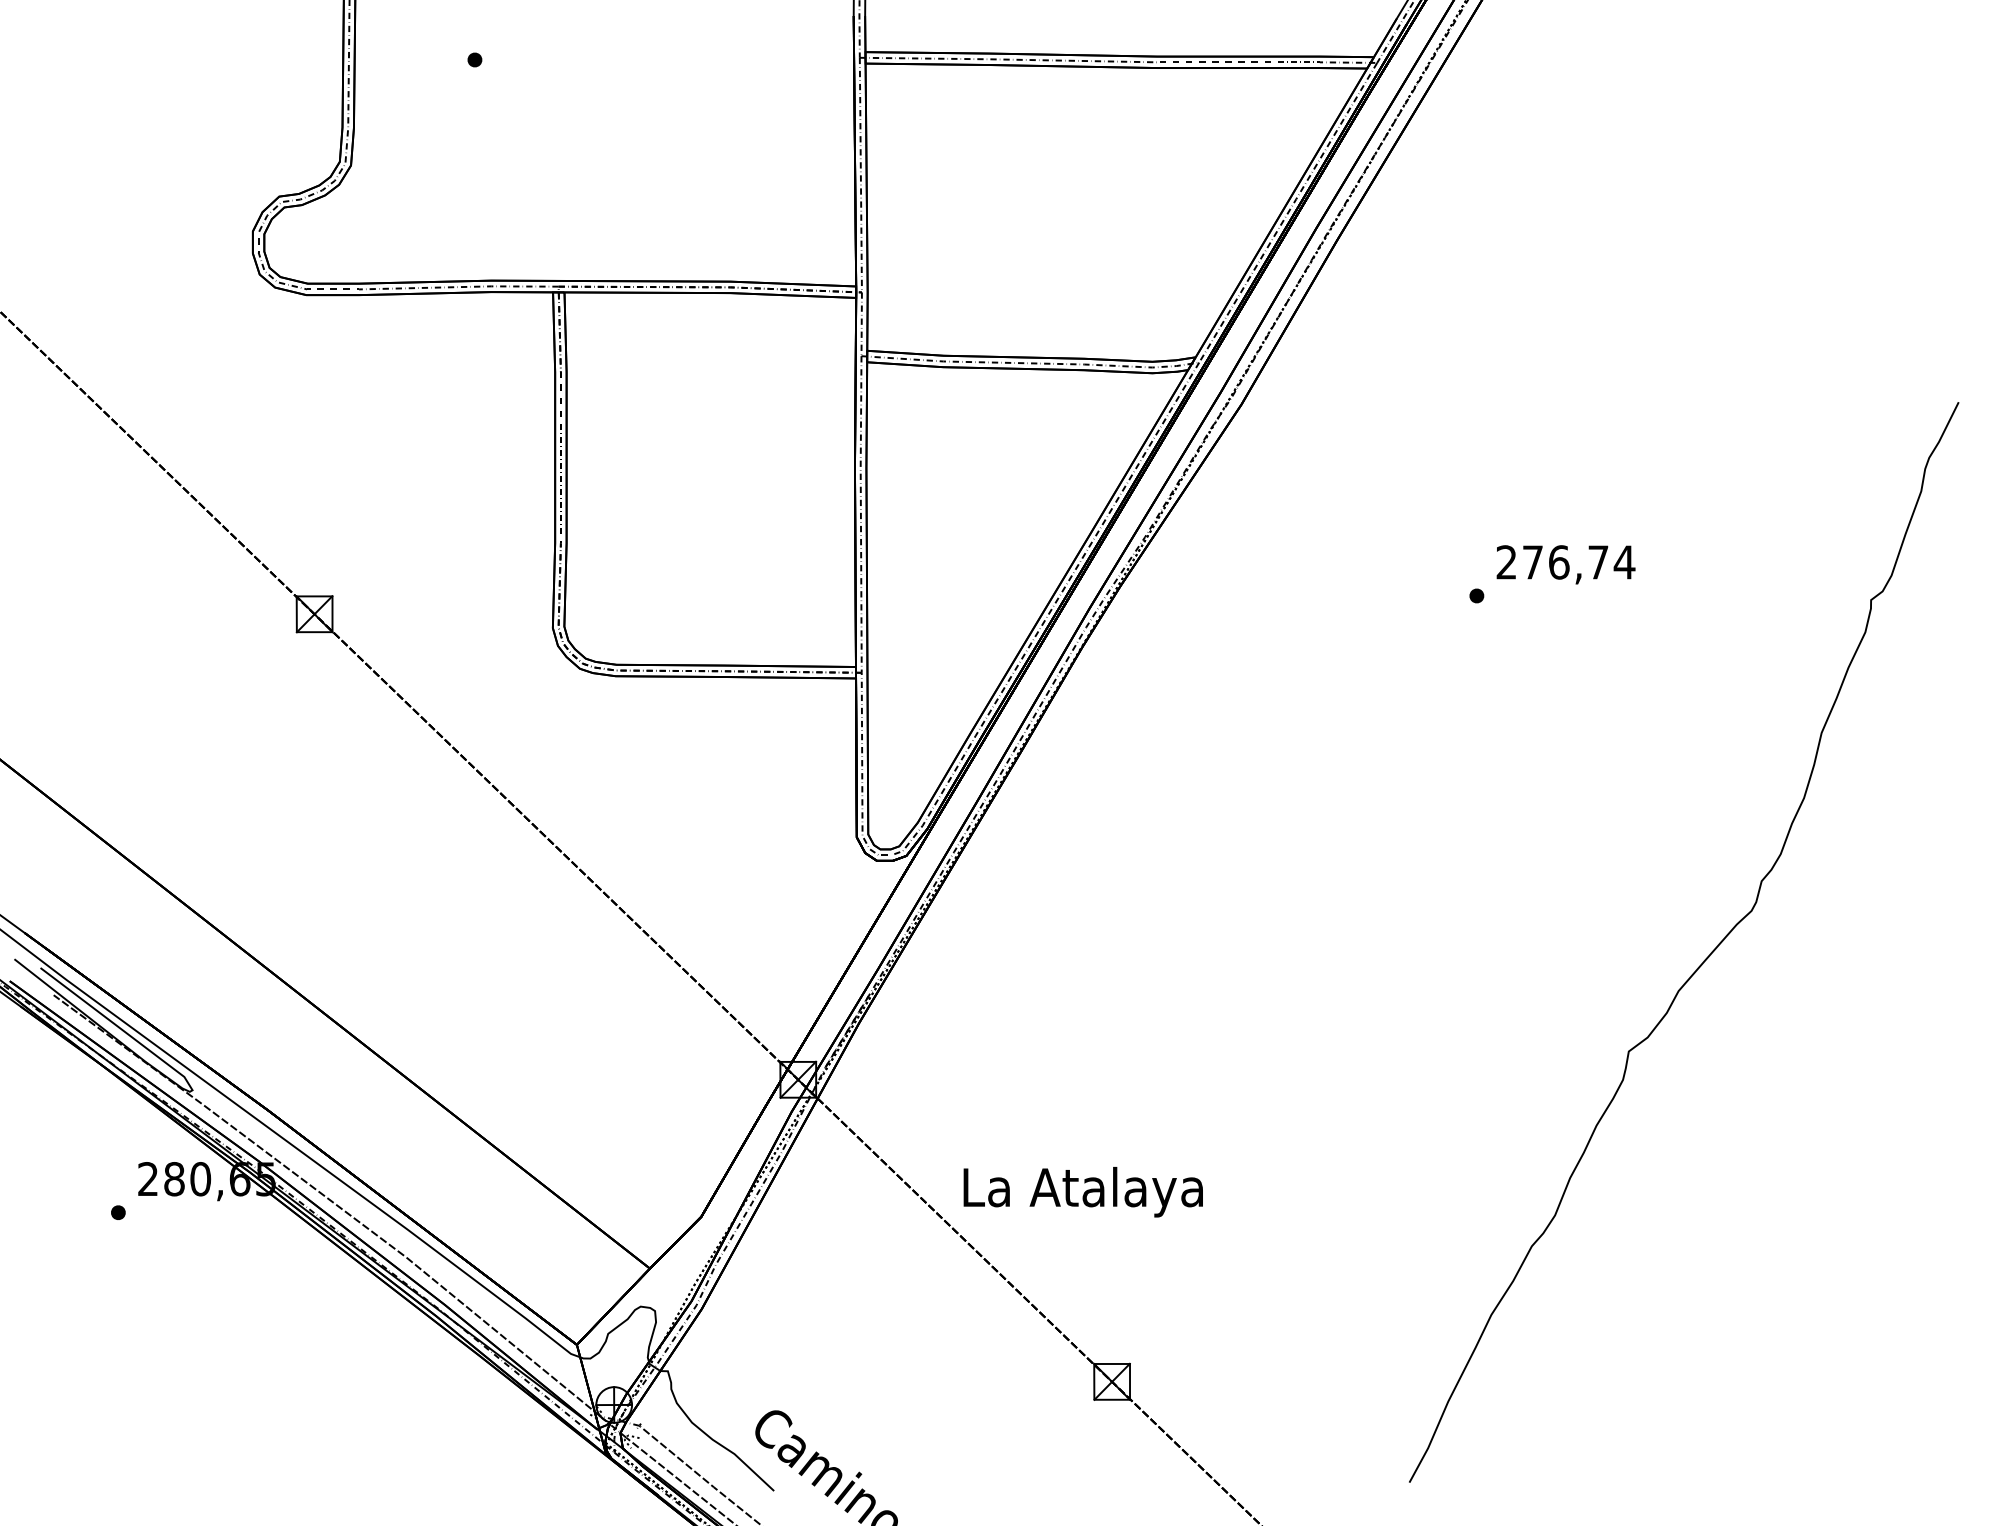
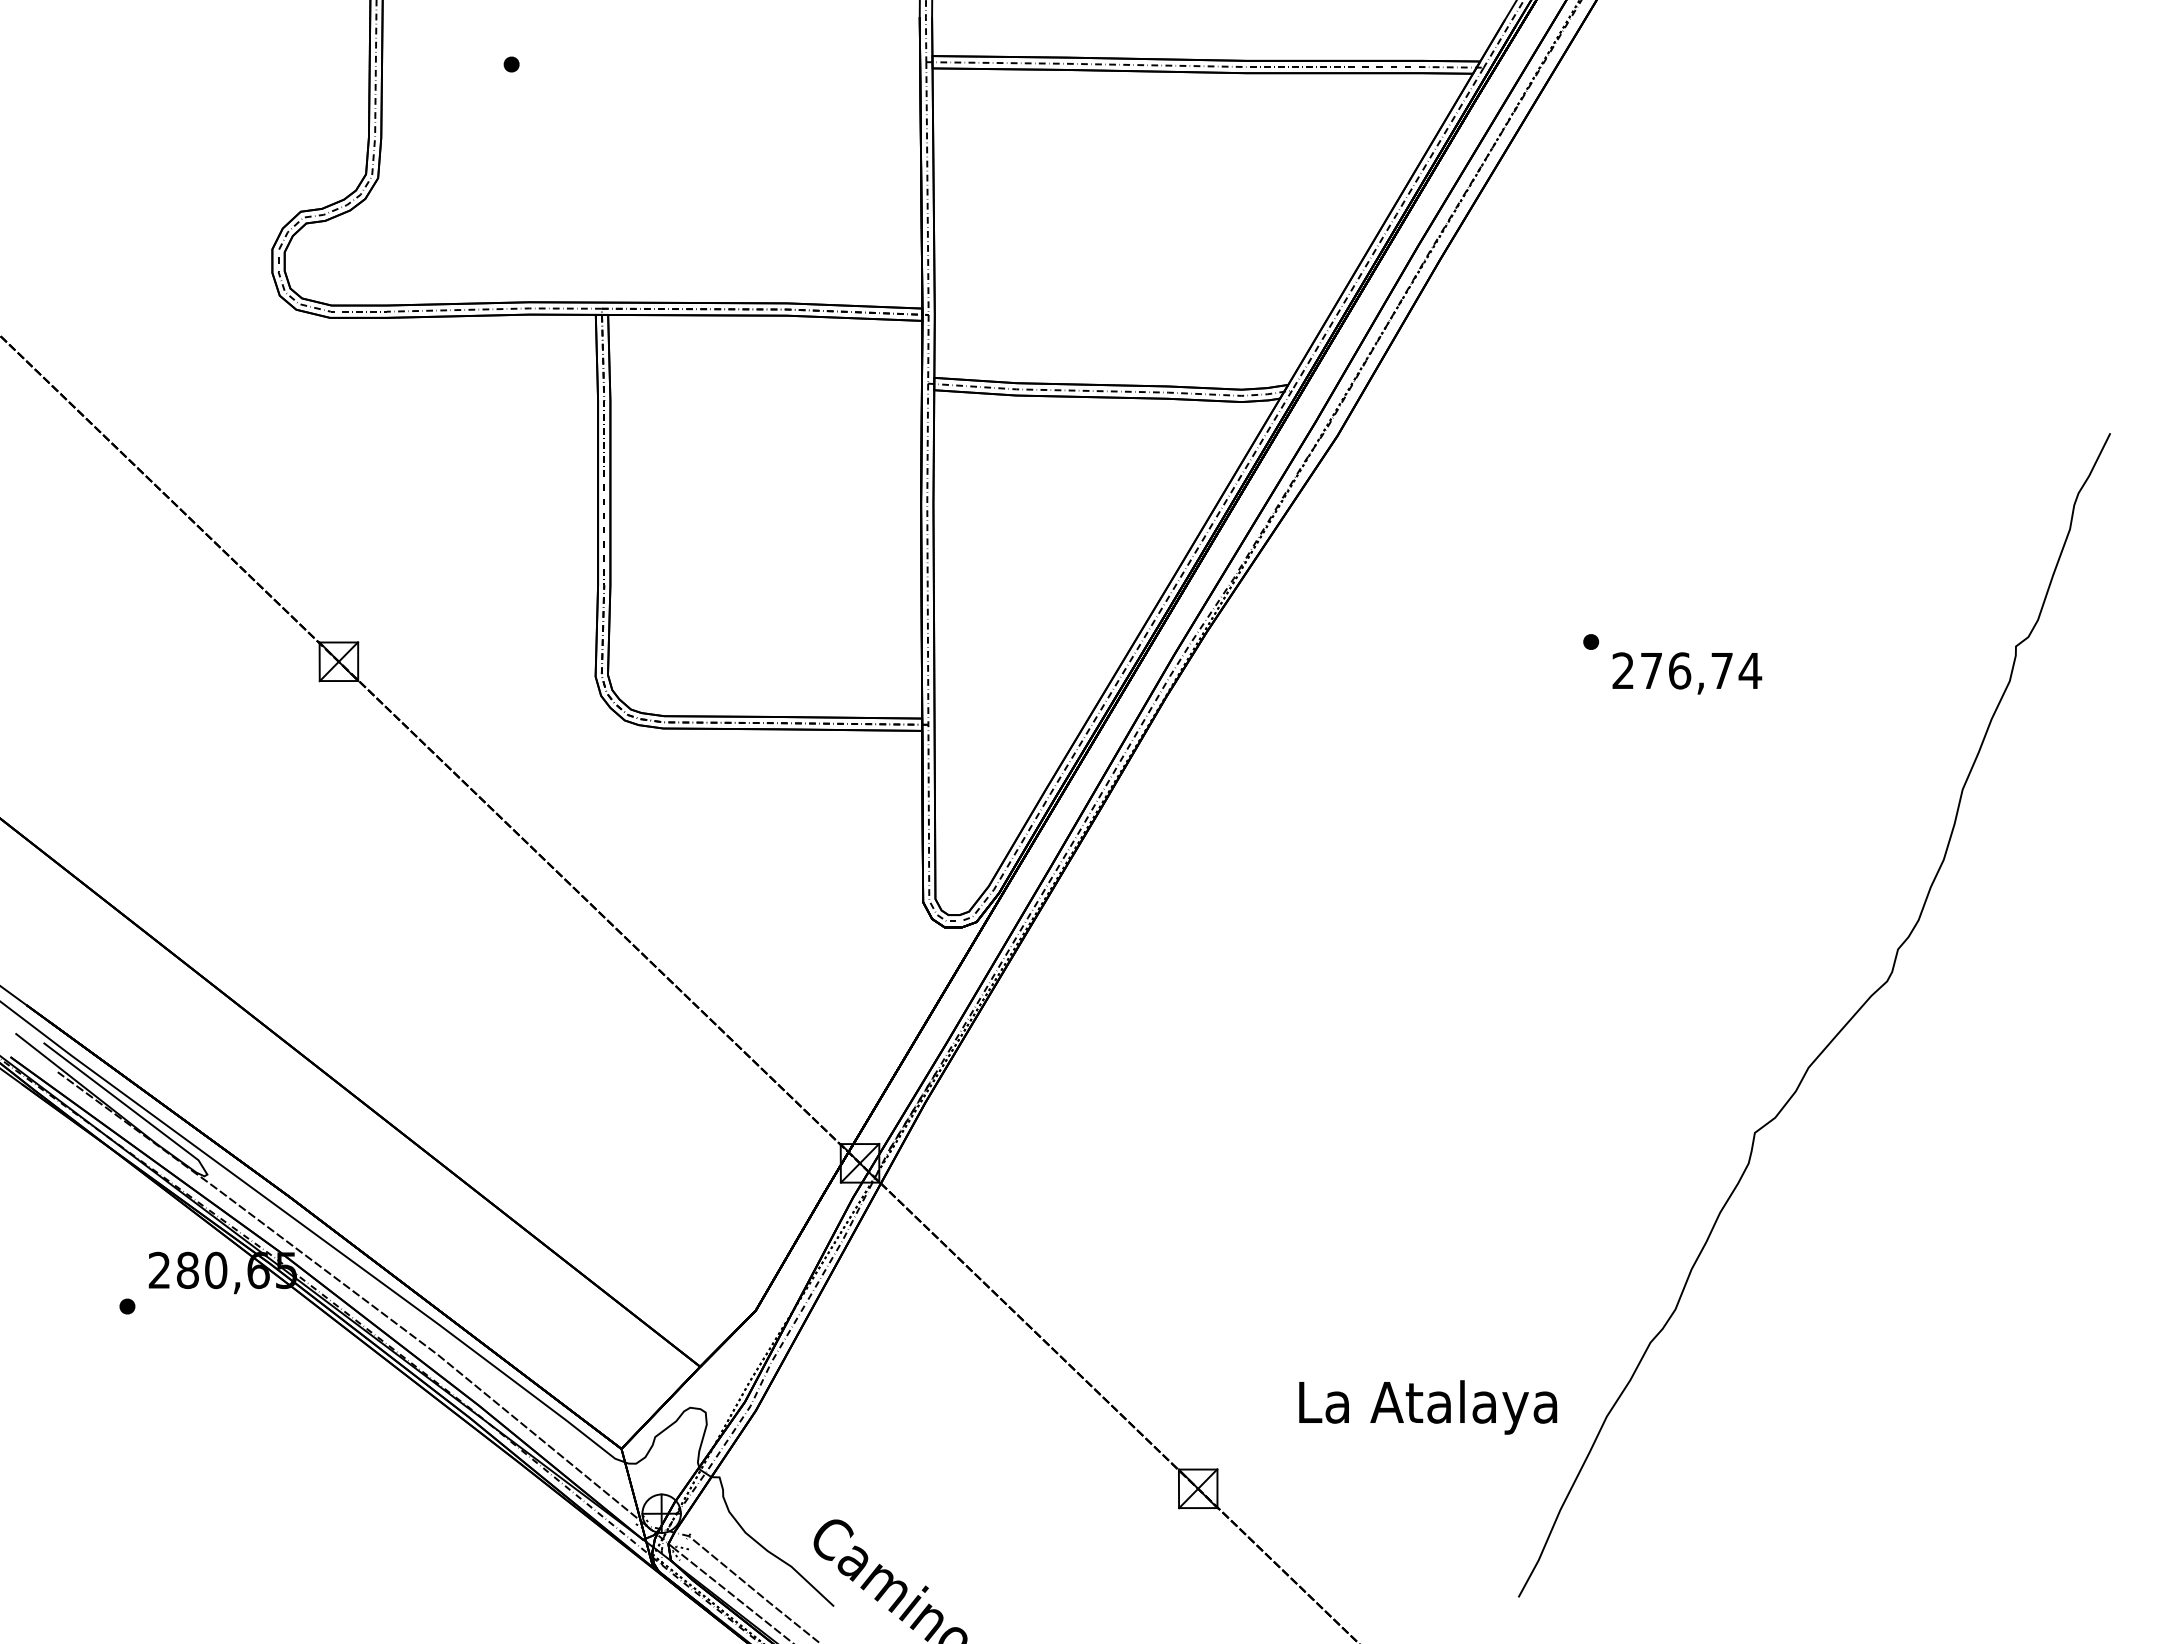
text: (1566, 564) -> (1687, 673), moved
text: (1083, 1192) -> (1428, 1407), moved

